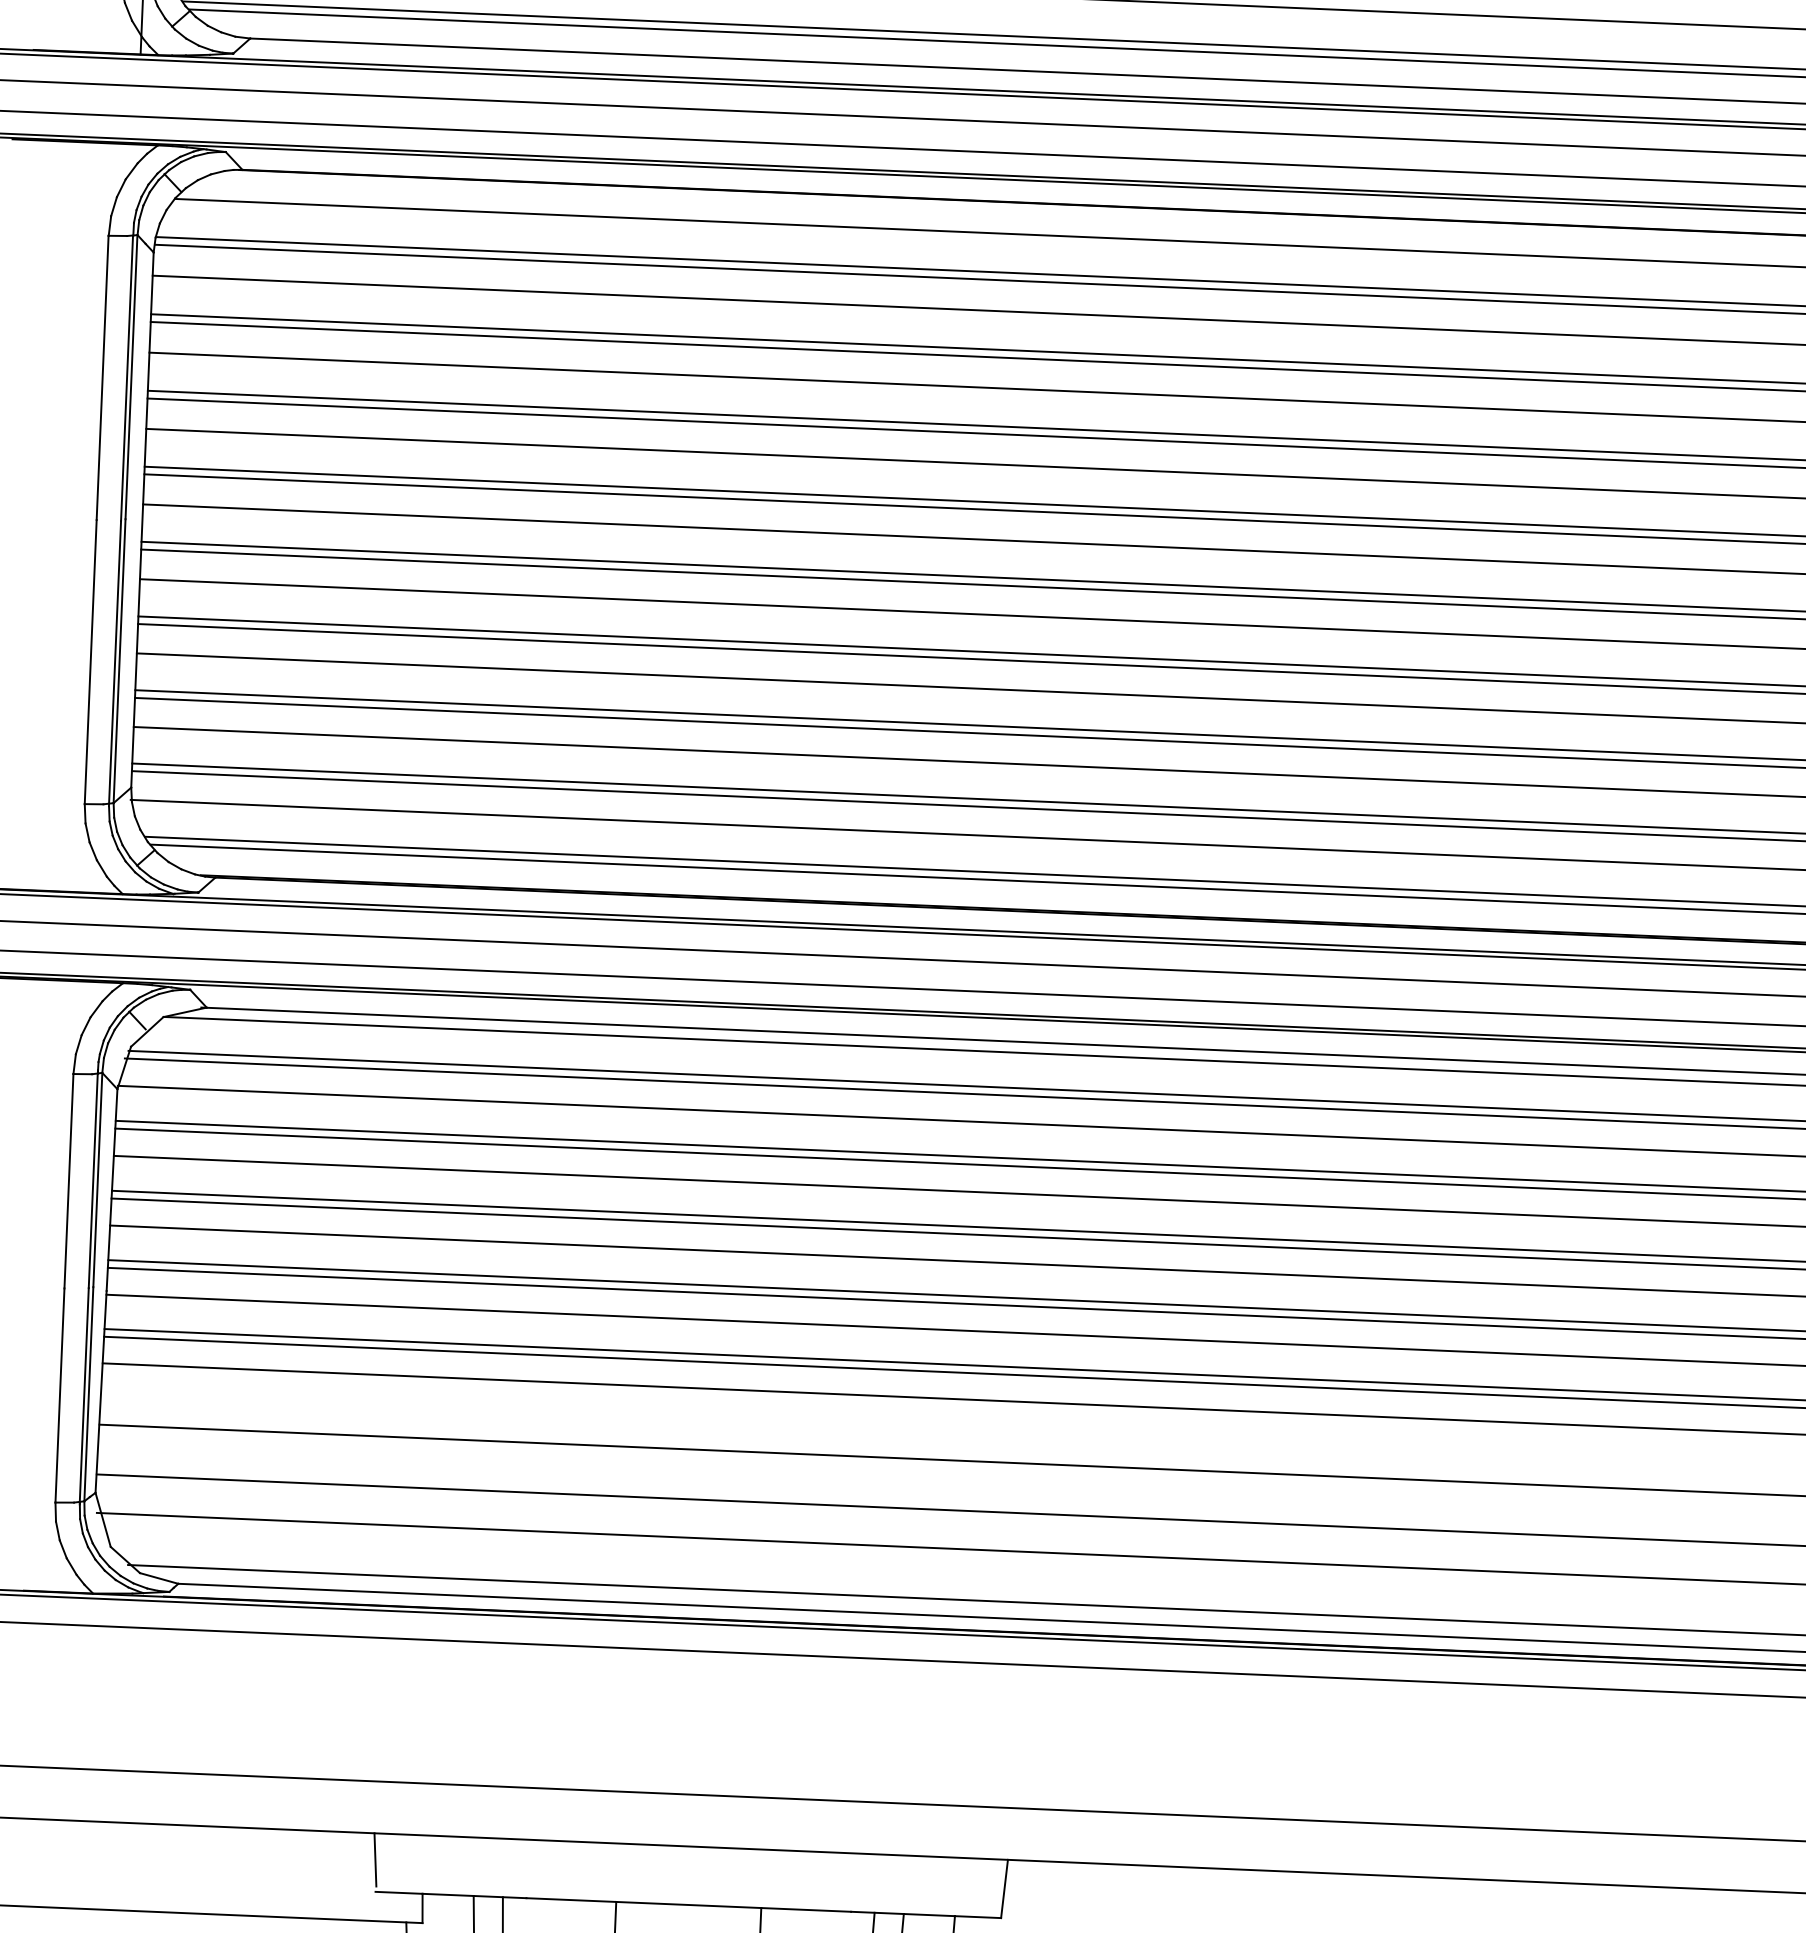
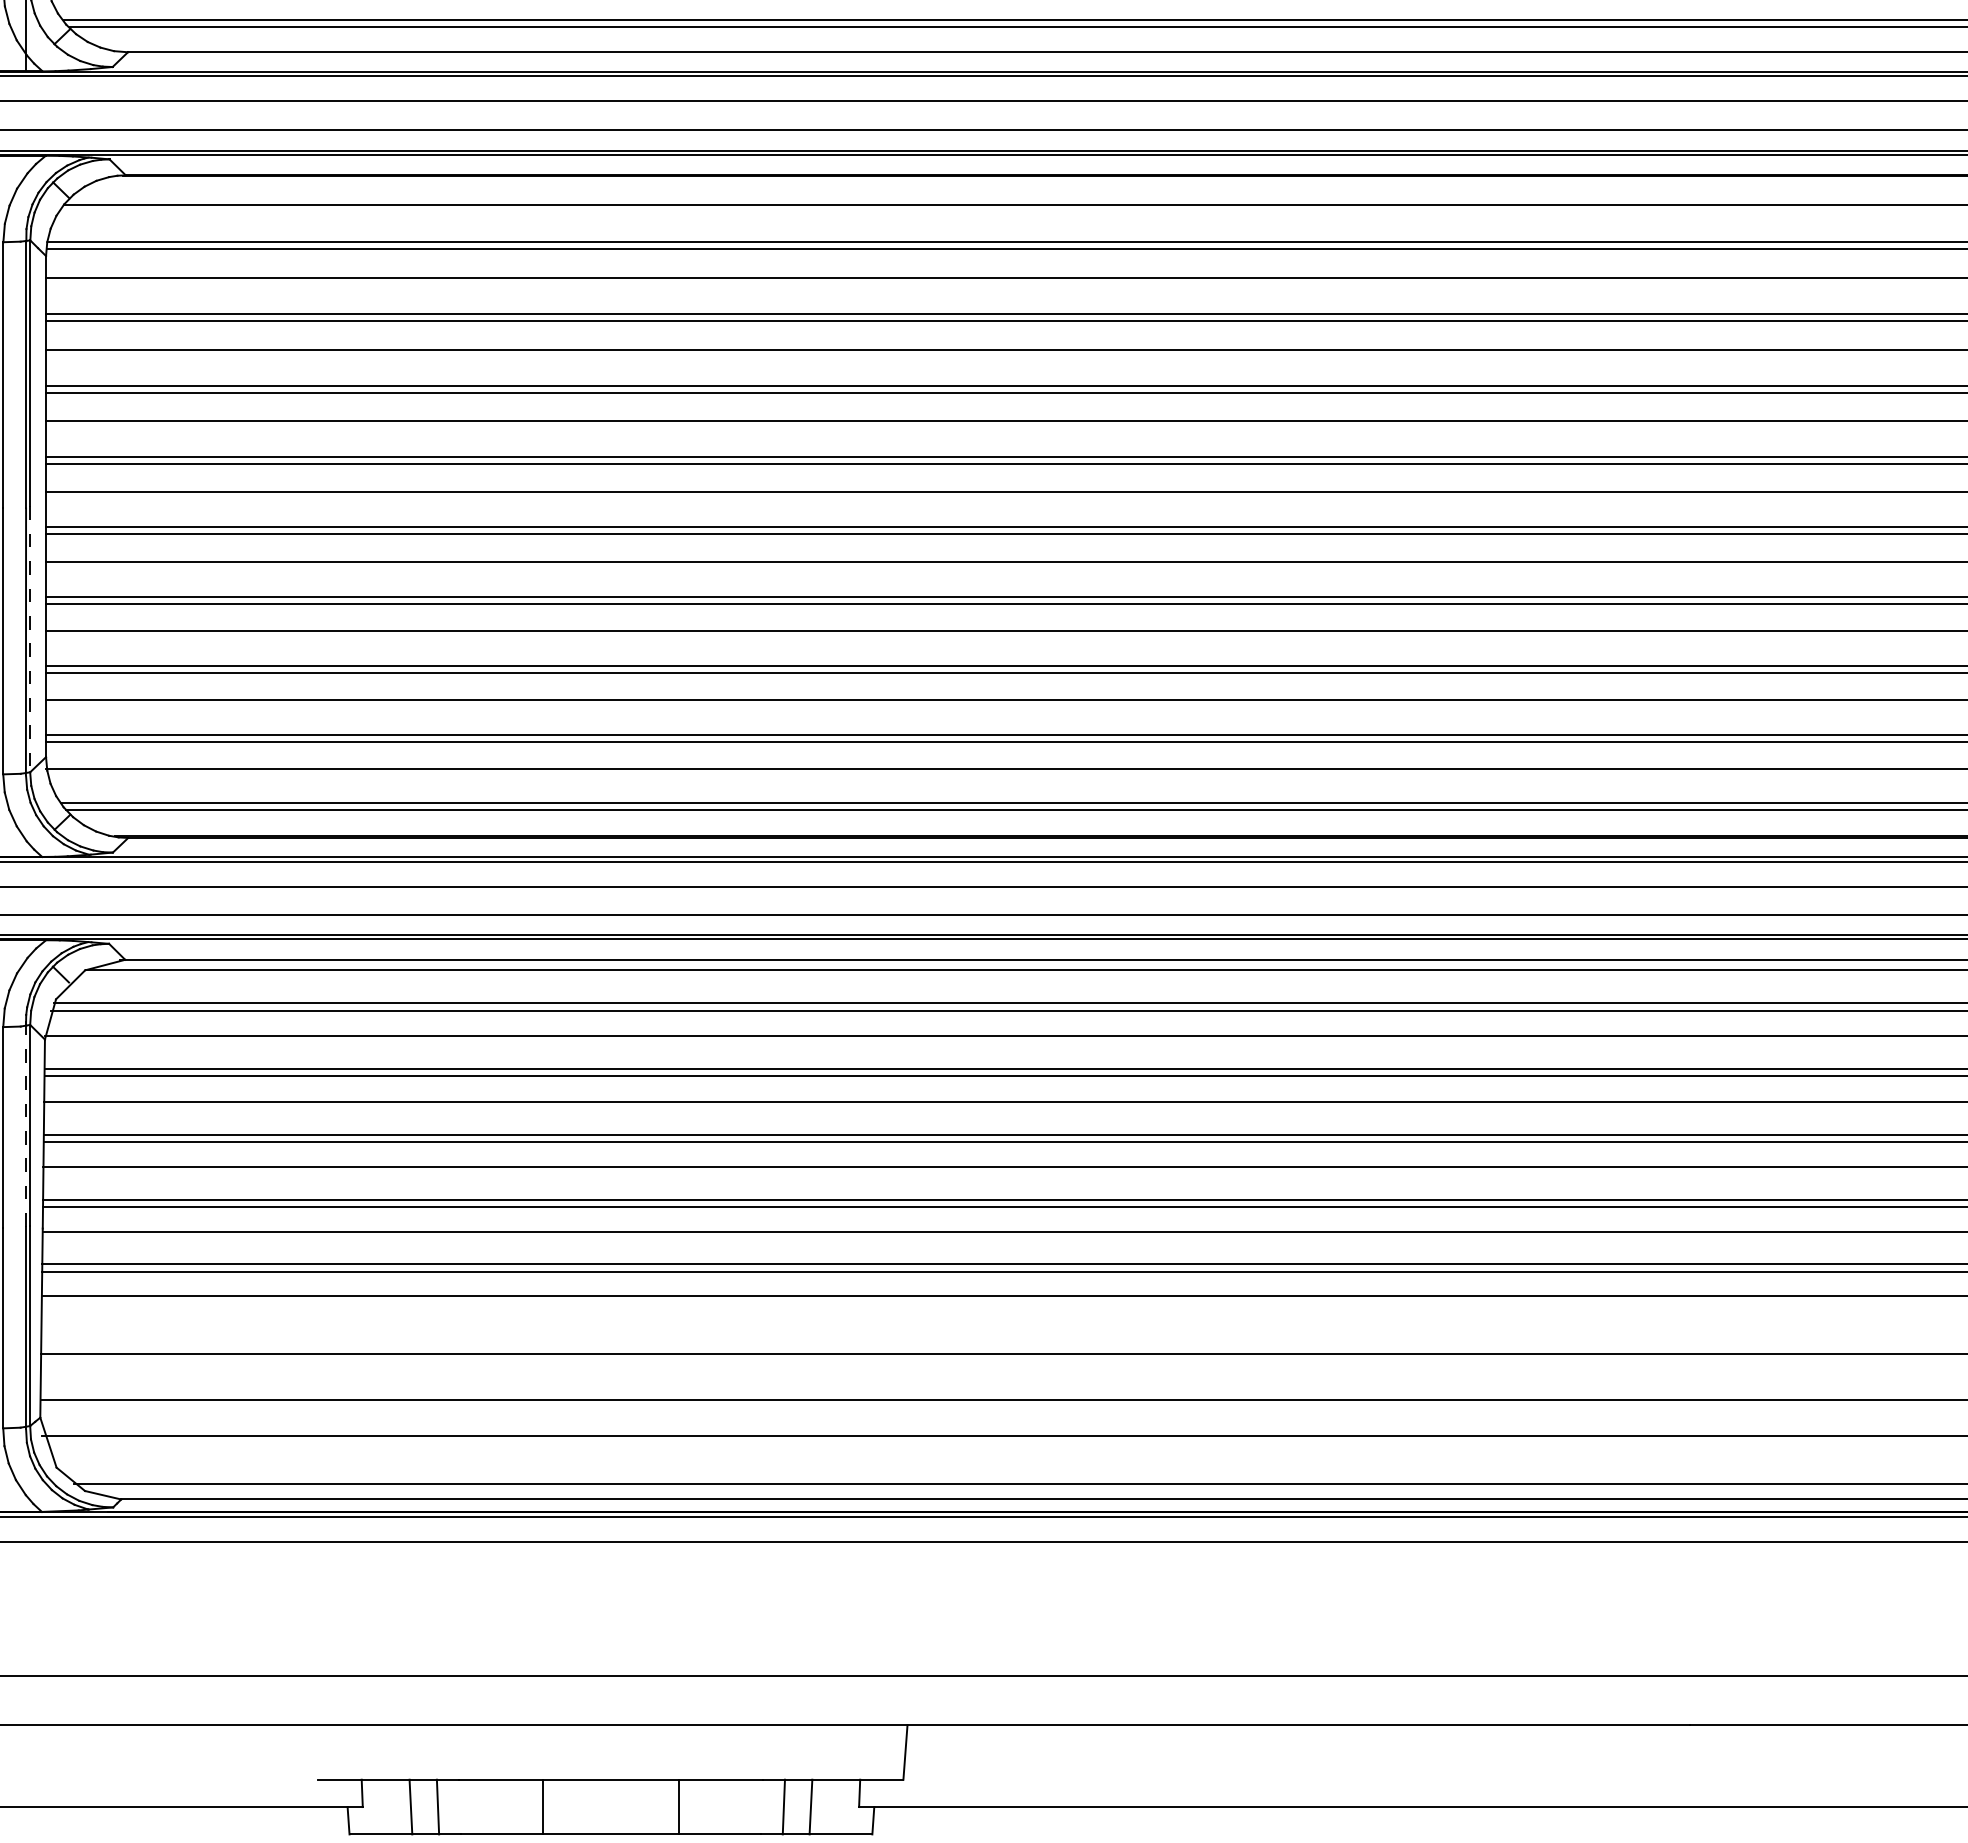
line: (119, 661) -> (30, 639), solid -> dashed
line: (92, 1180) -> (25, 1125), solid -> dashed
line: (375, 1859) -> (316, 1749), removed

